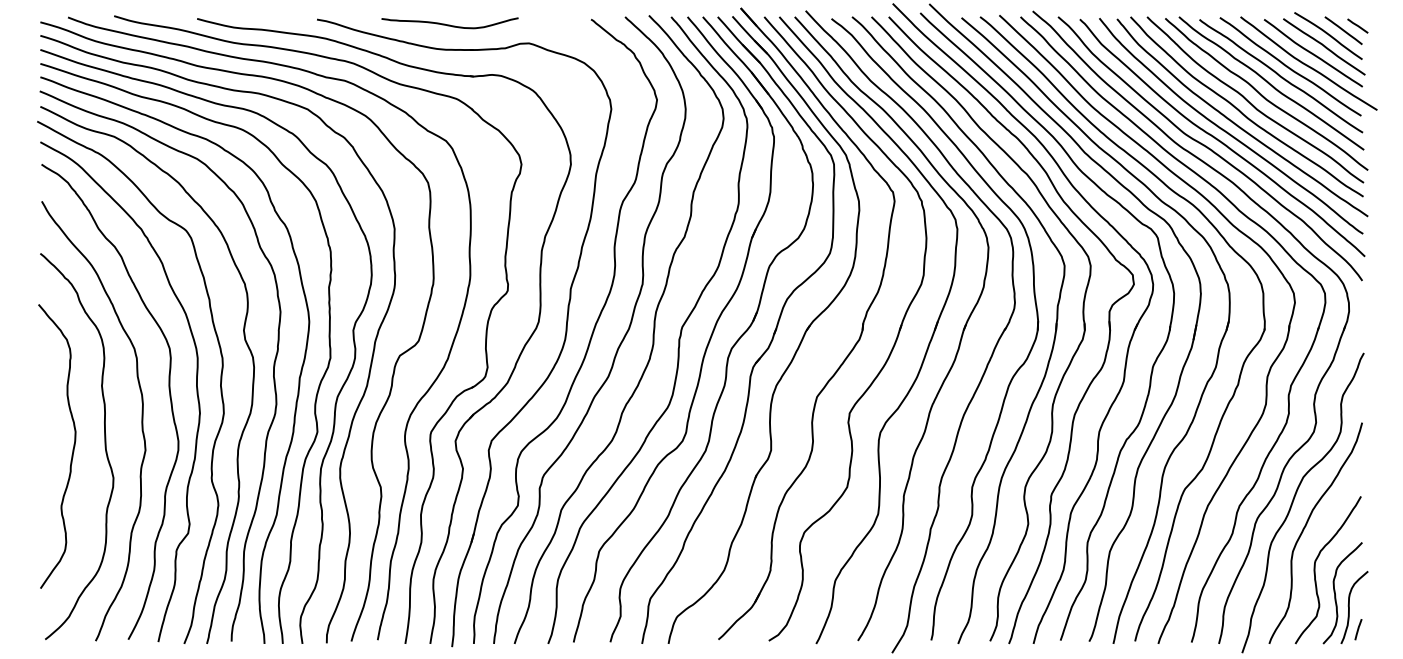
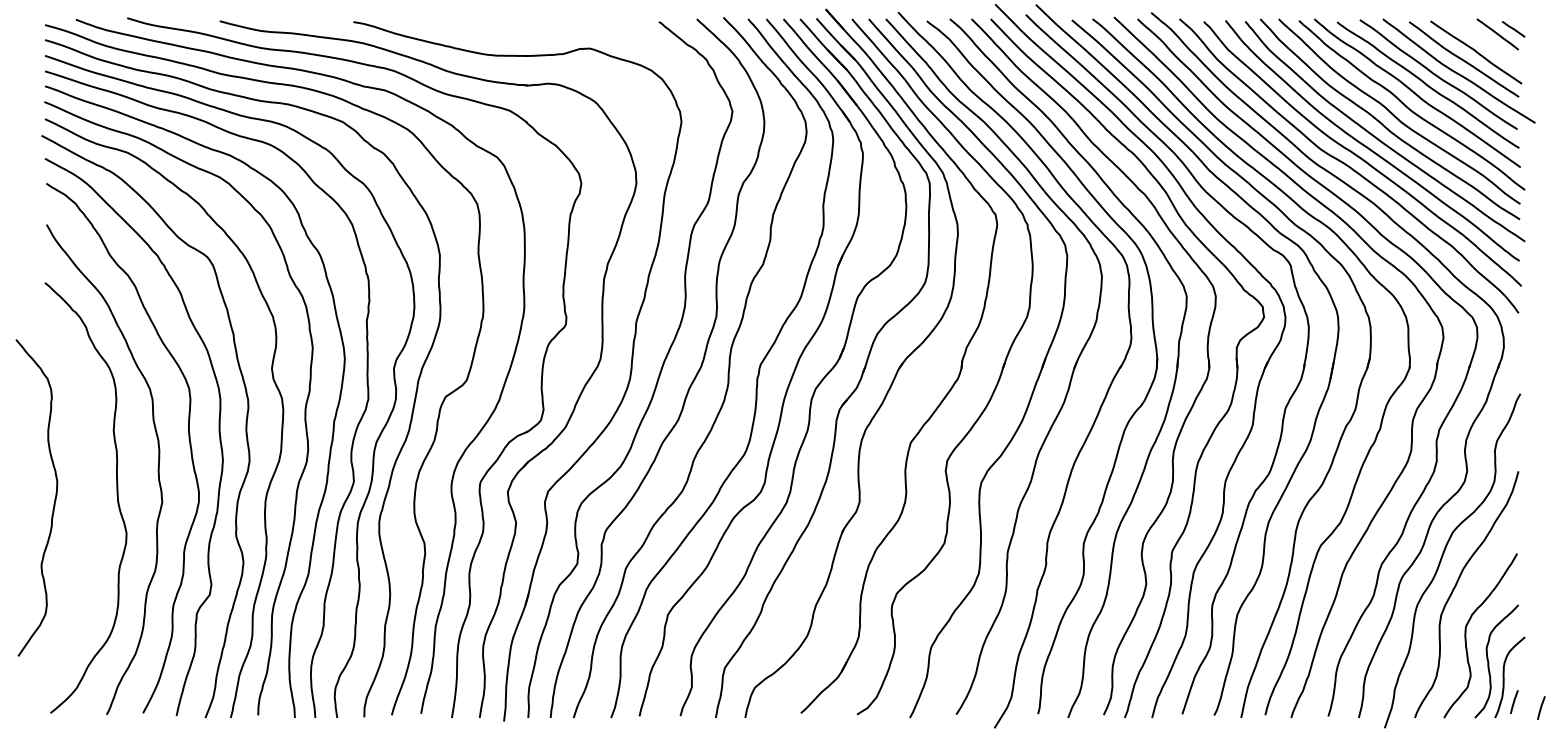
curve: (449, 24) -> (501, 27), removed
curve: (1328, 35) -> (1480, 39), removed
curve: (73, 447) -> (54, 498), moved
line: (1382, 634) -> (1541, 707), added

